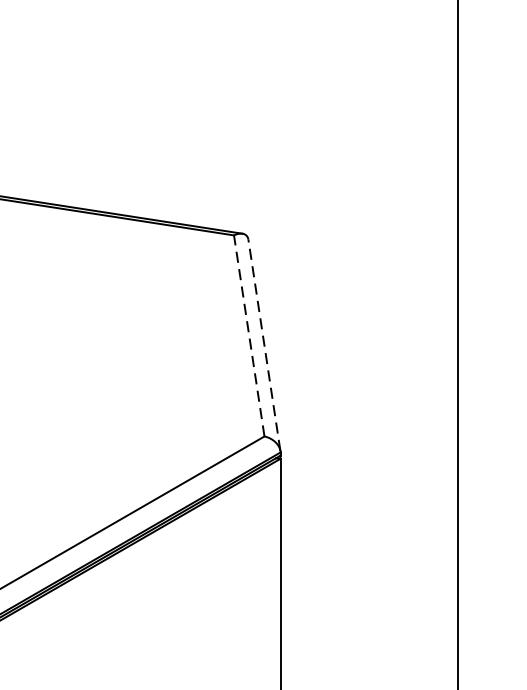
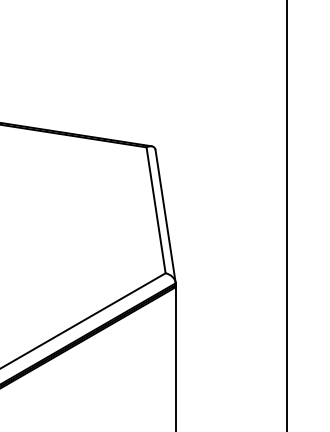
line: (249, 336) -> (156, 210), dashed -> solid
line: (264, 345) -> (165, 216), dashed -> solid

